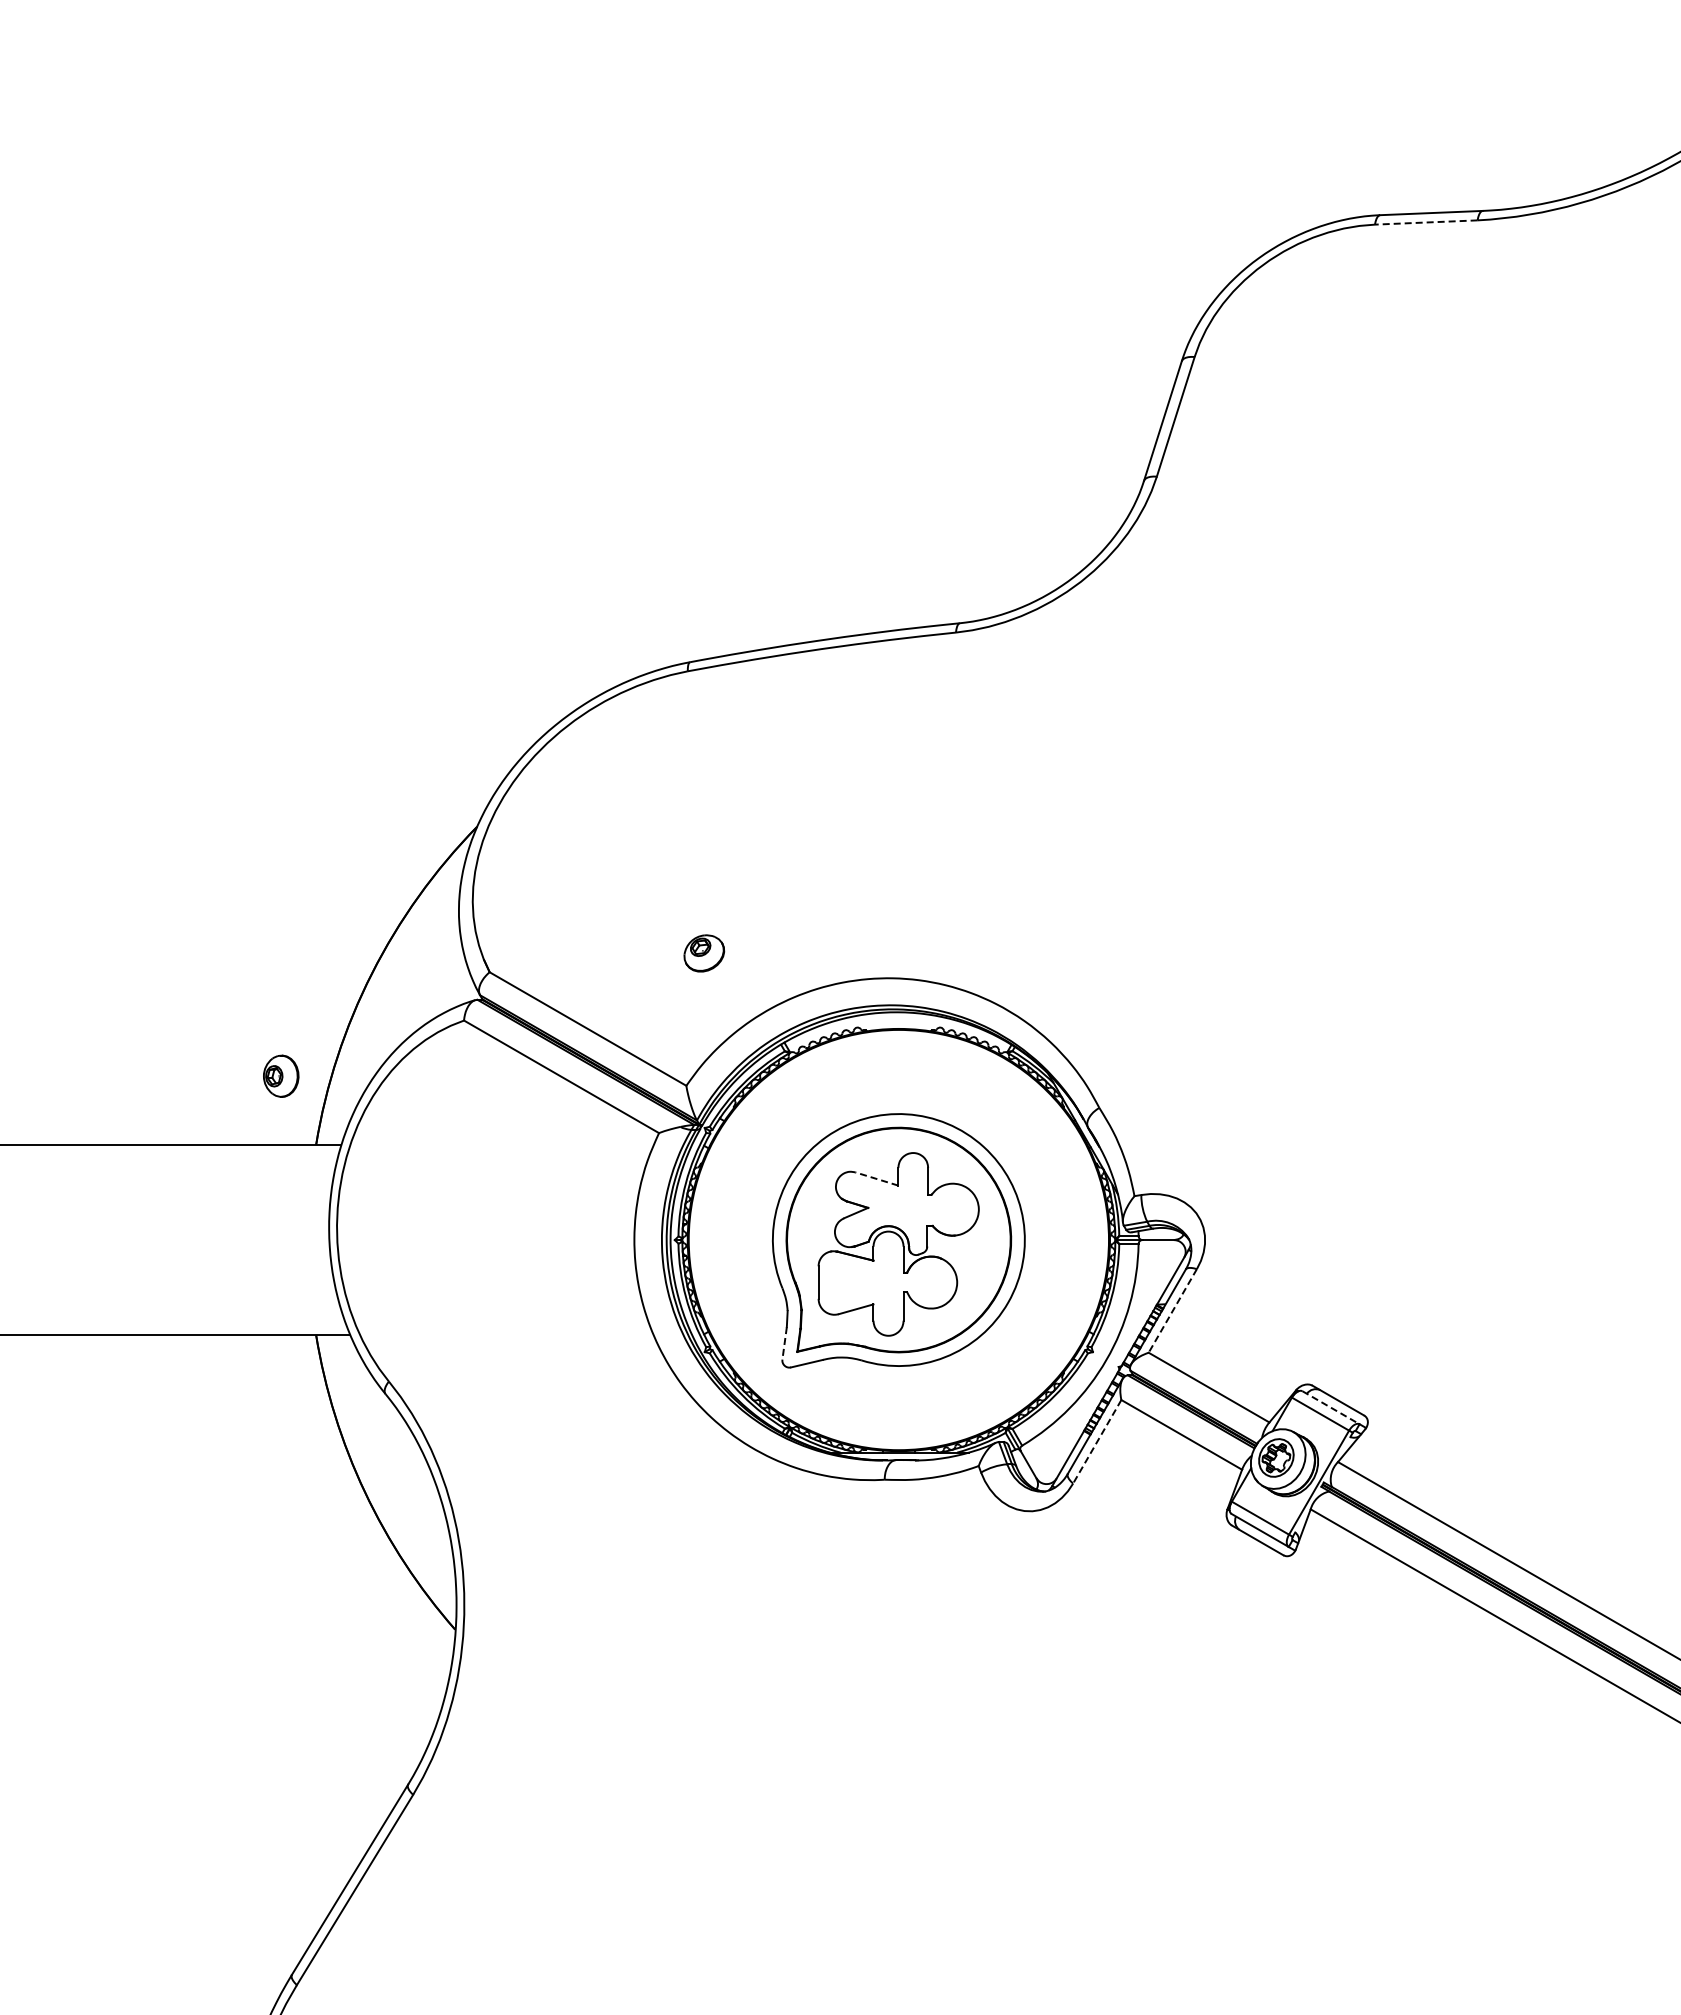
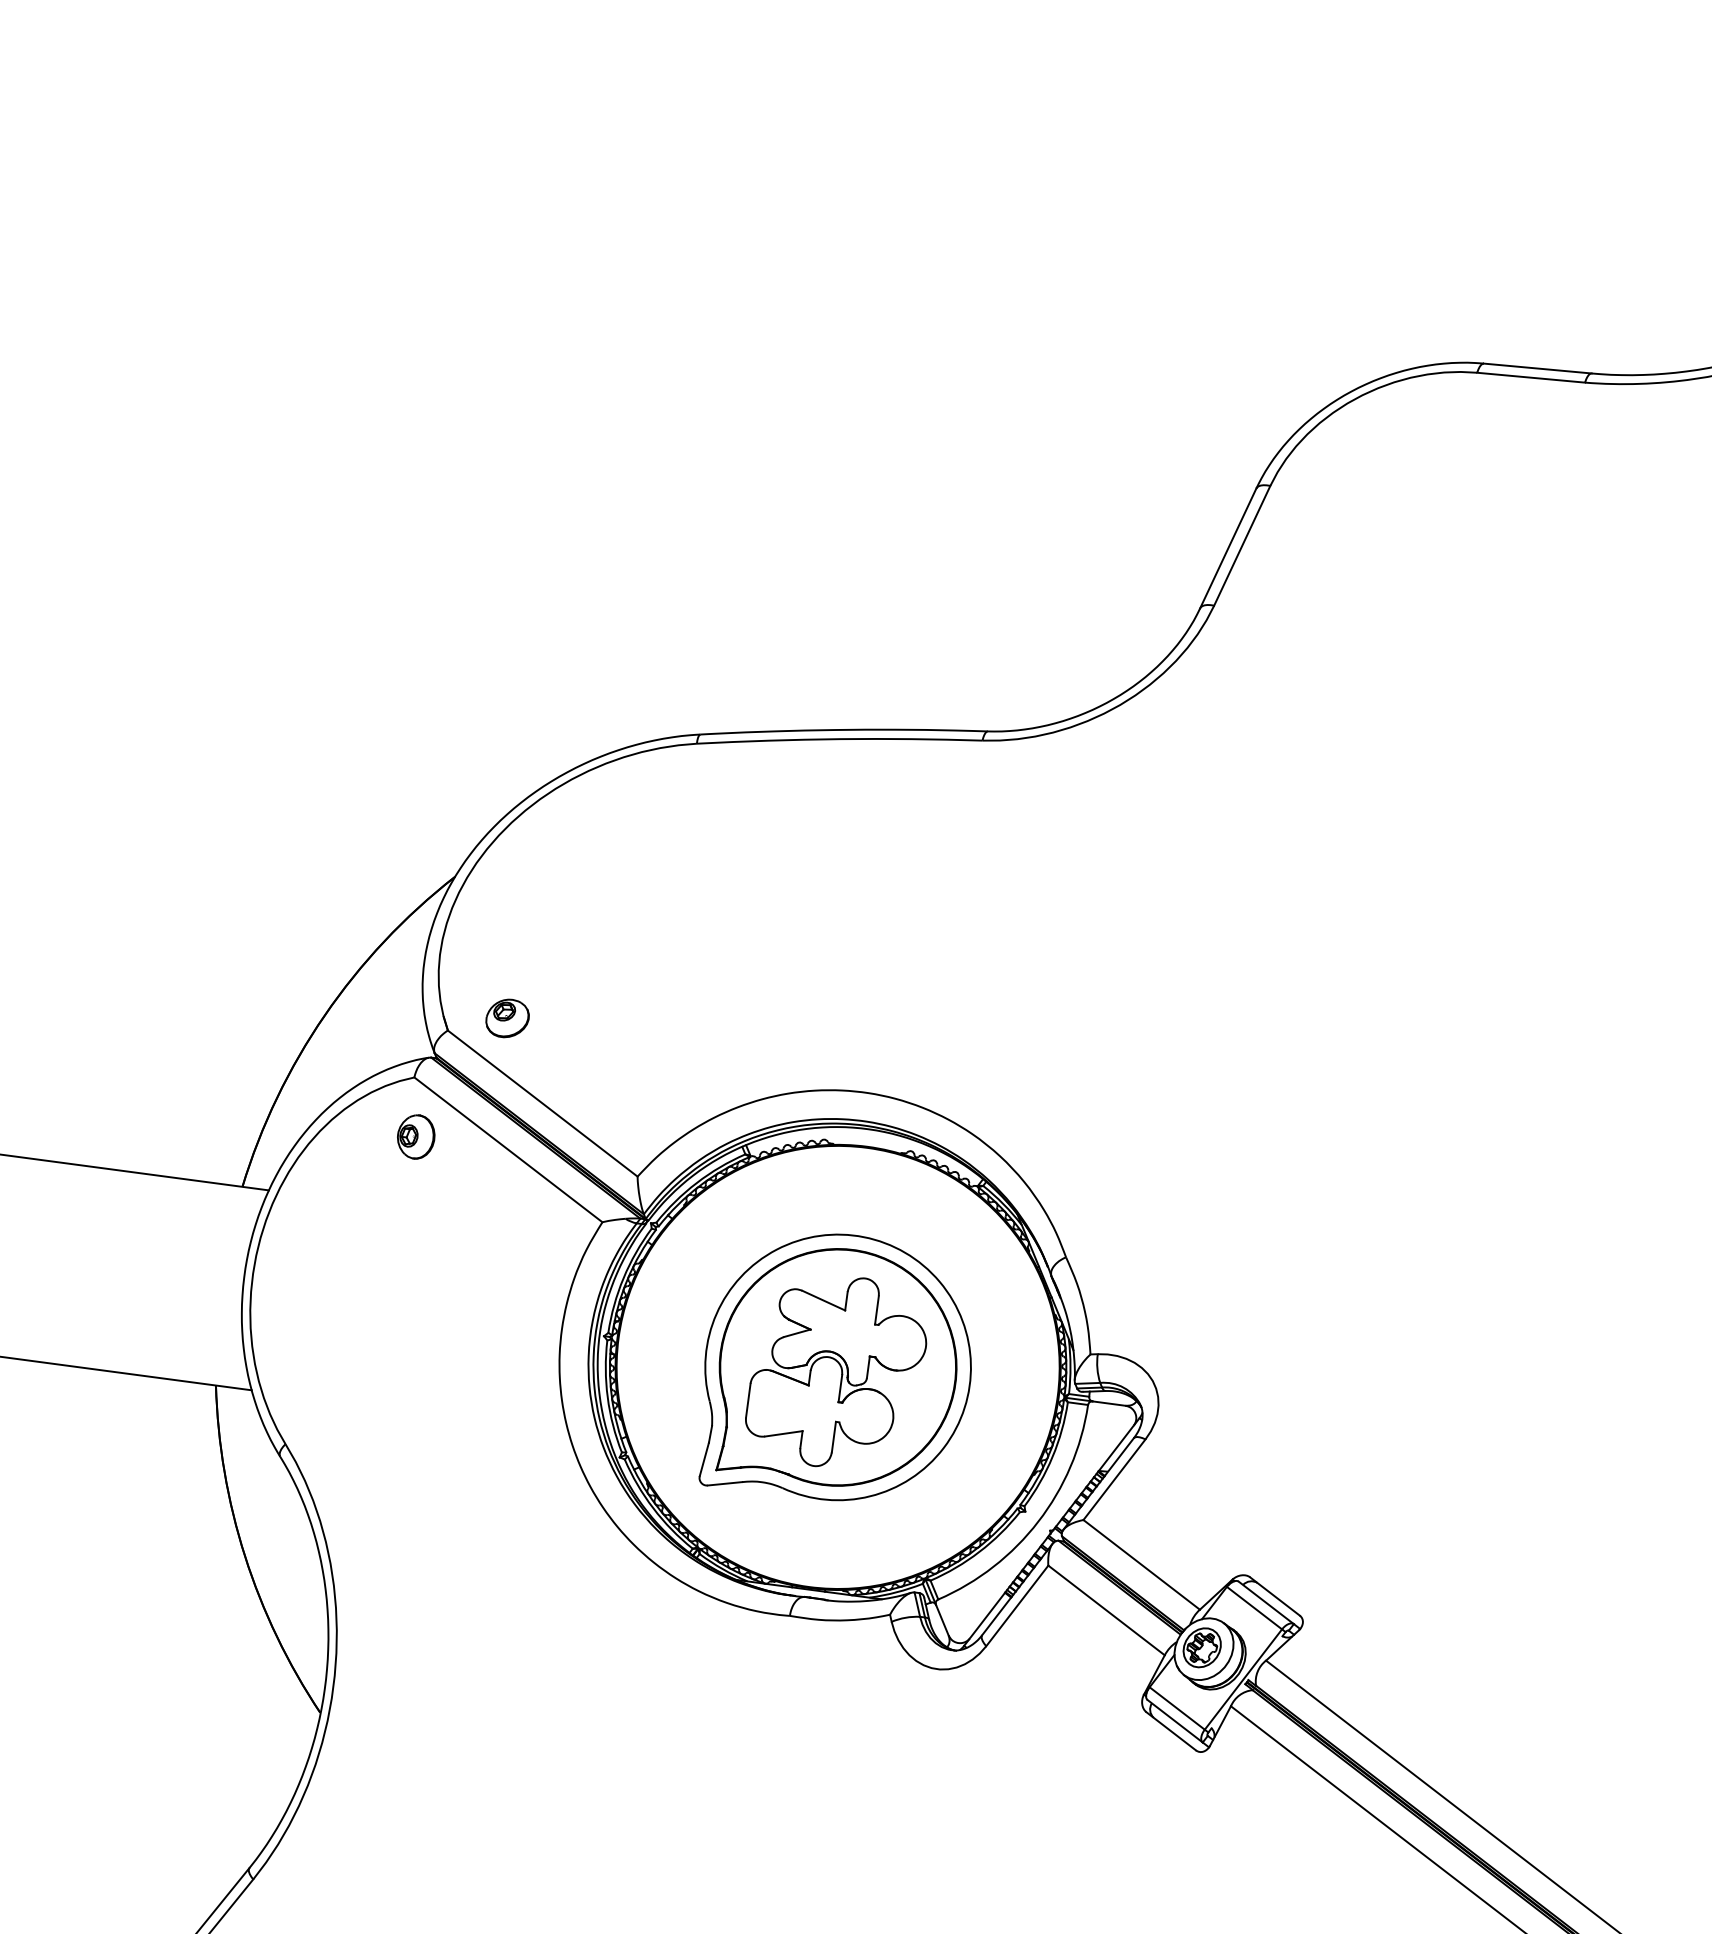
line: (1425, 222) -> (1530, 377), dashed -> solid
part: (704, 953) -> (507, 1018), moved
part: (281, 1075) -> (416, 1136), moved
line: (876, 1178) -> (823, 1299), dashed -> solid
line: (1172, 1311) -> (1114, 1480), dashed -> solid
line: (784, 1343) -> (704, 1459), dashed -> solid
line: (1331, 1407) -> (1266, 1602), dashed -> solid
line: (1097, 1442) -> (1017, 1606), dashed -> solid

